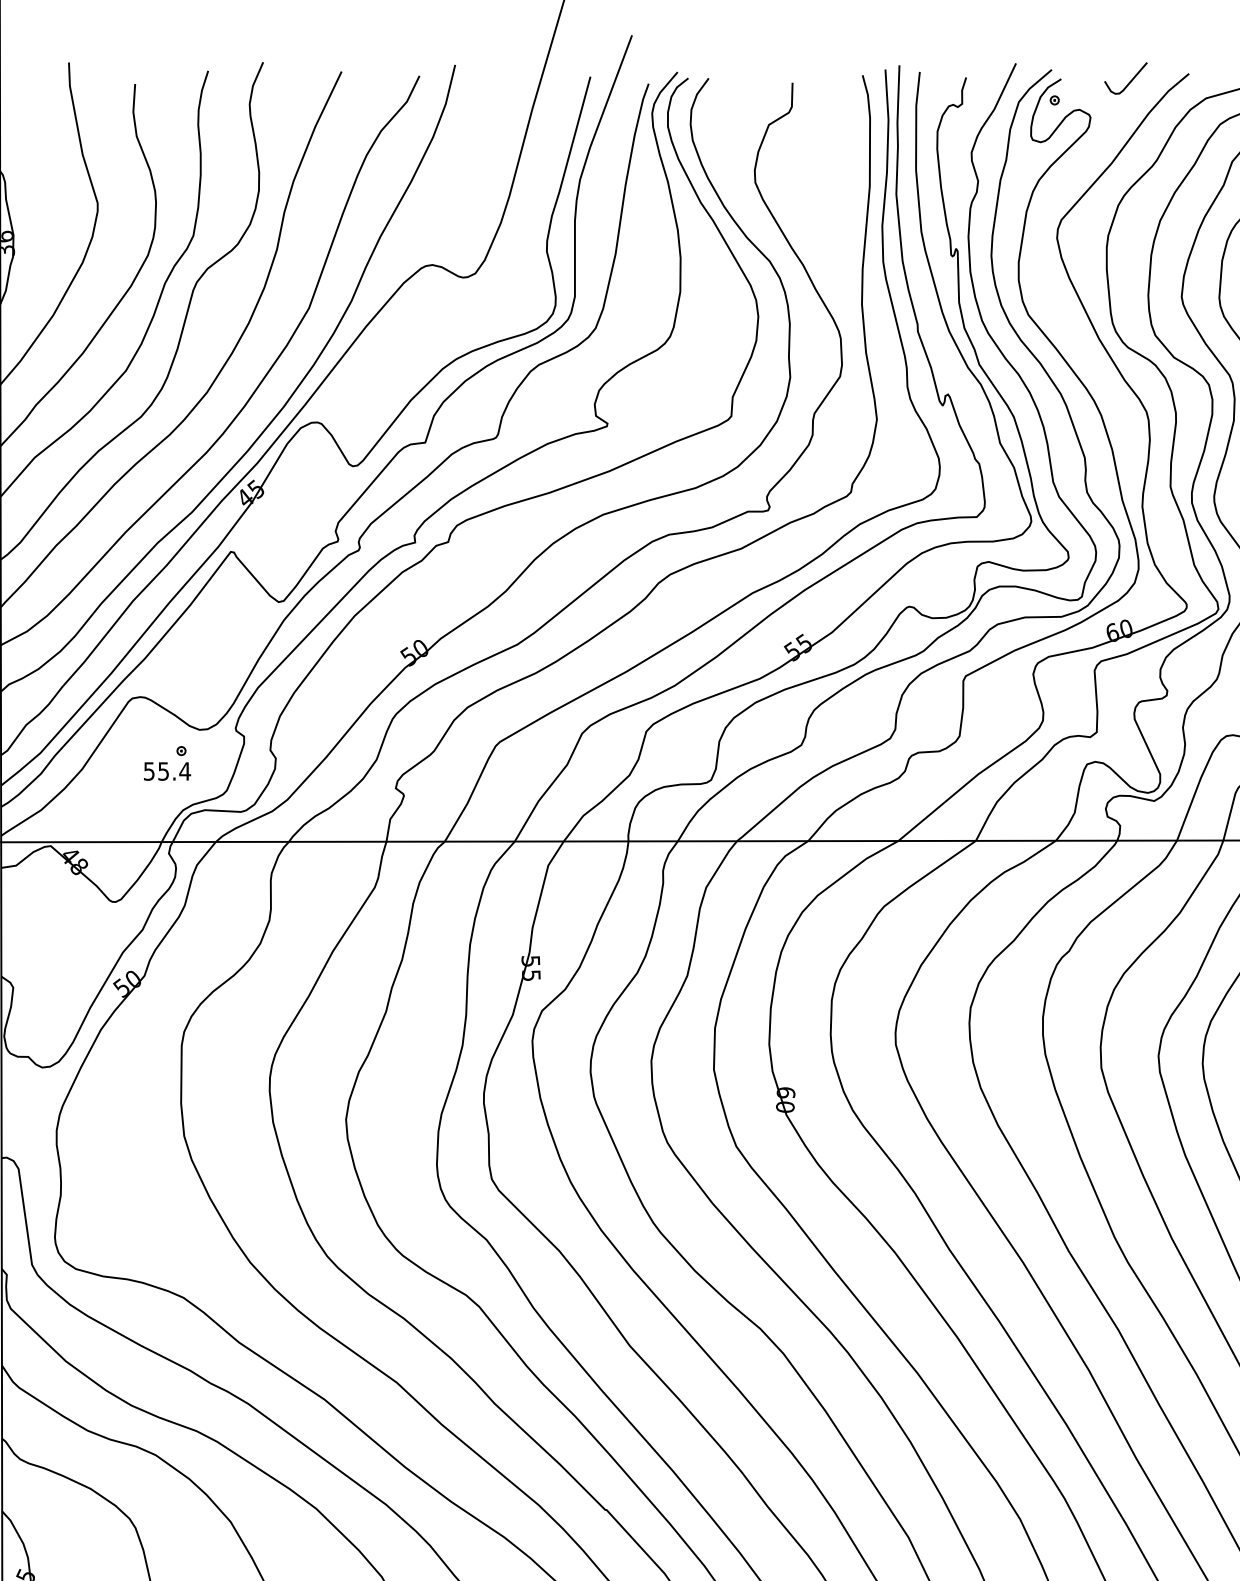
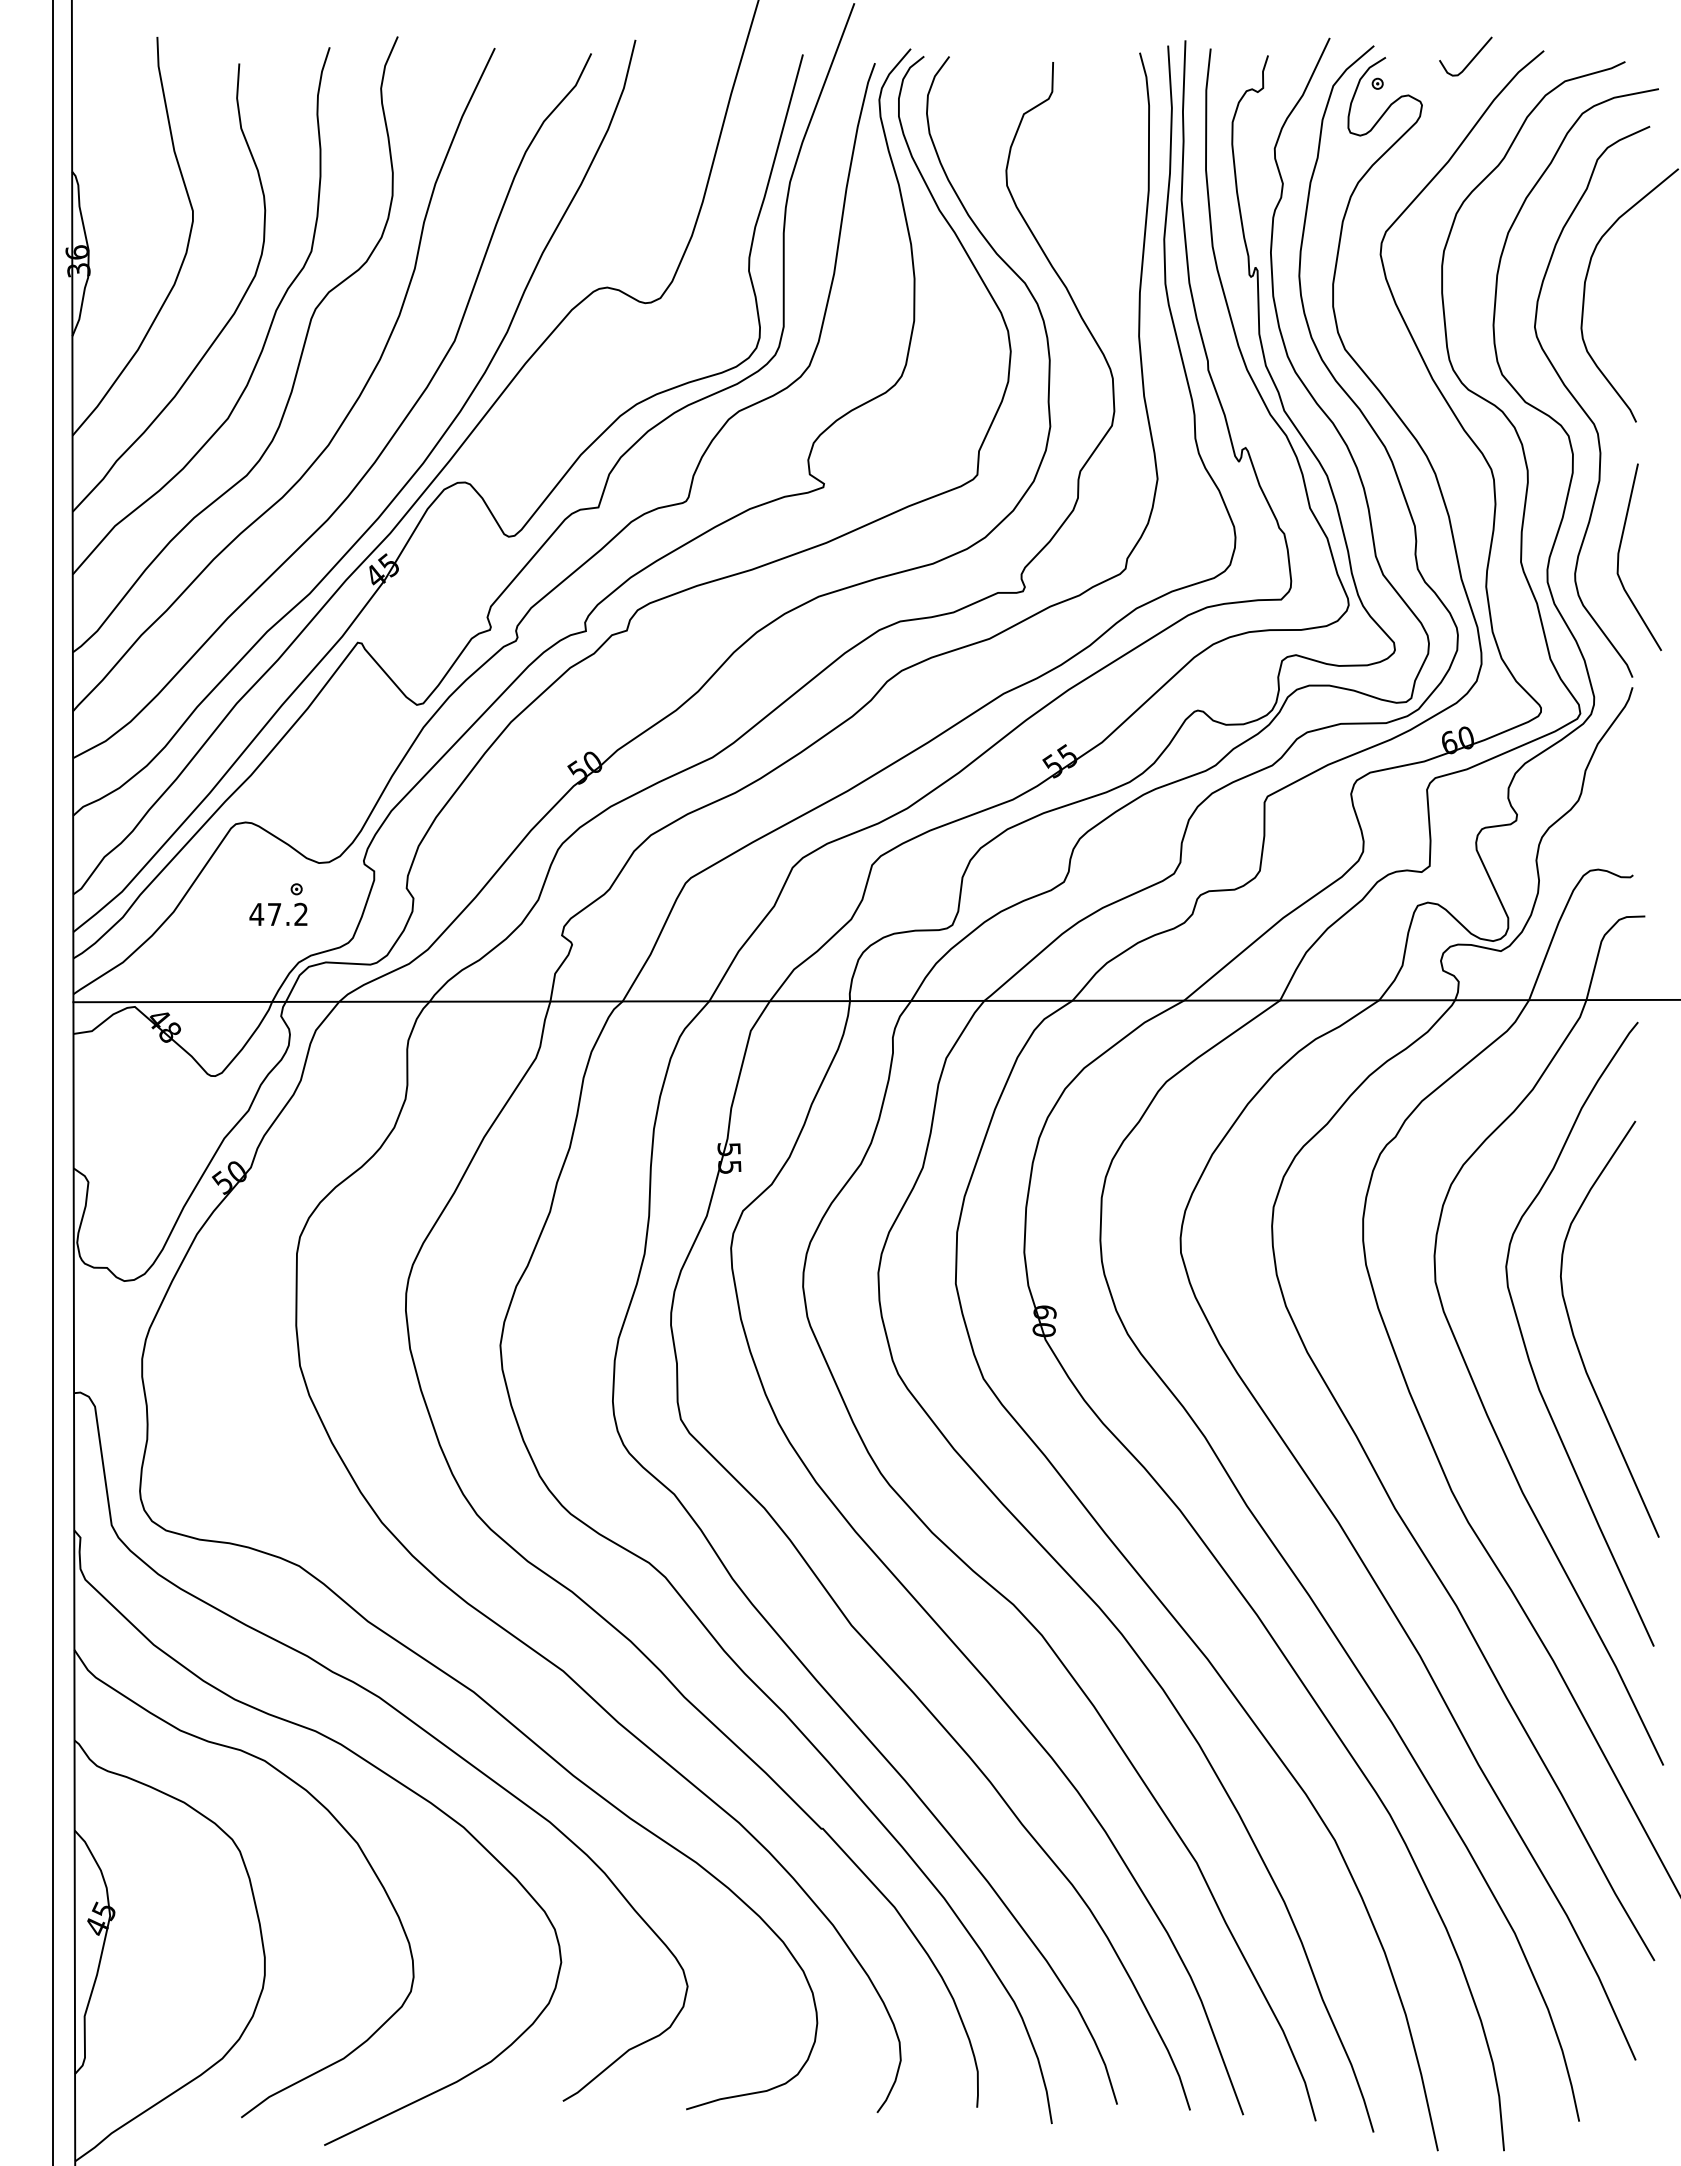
text: (166, 771) -> (278, 914), 55.4 -> 47.2

